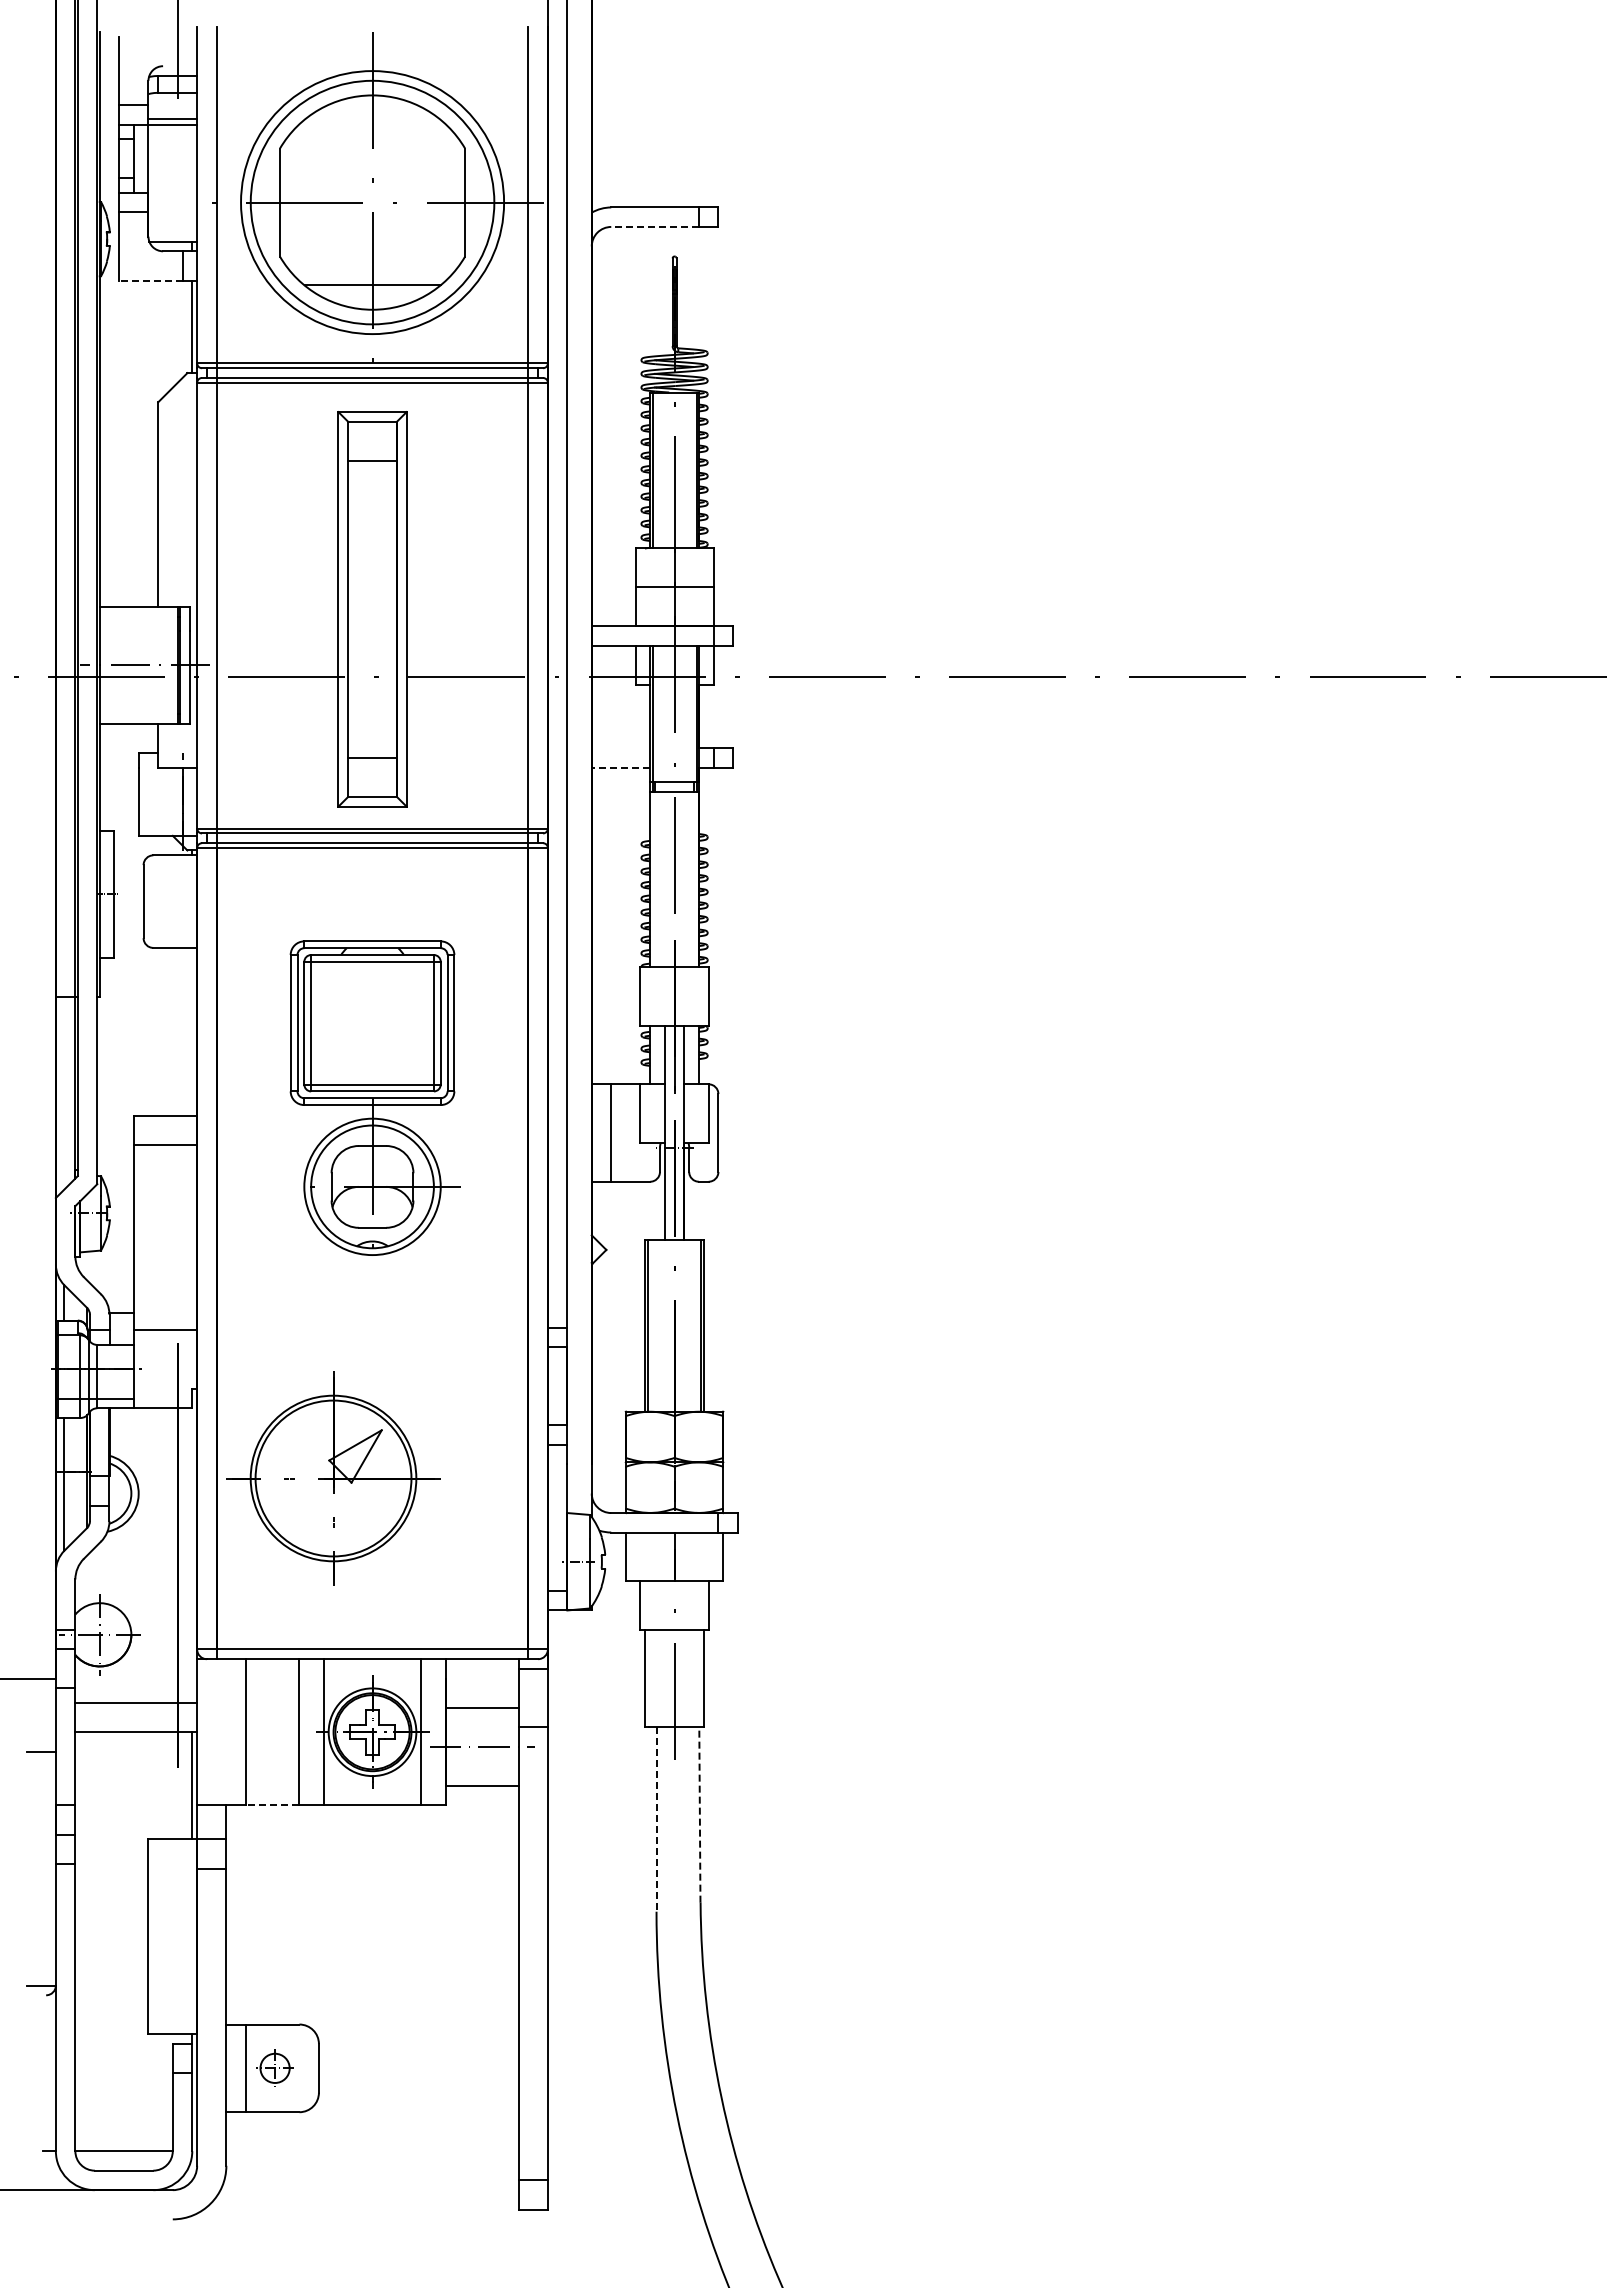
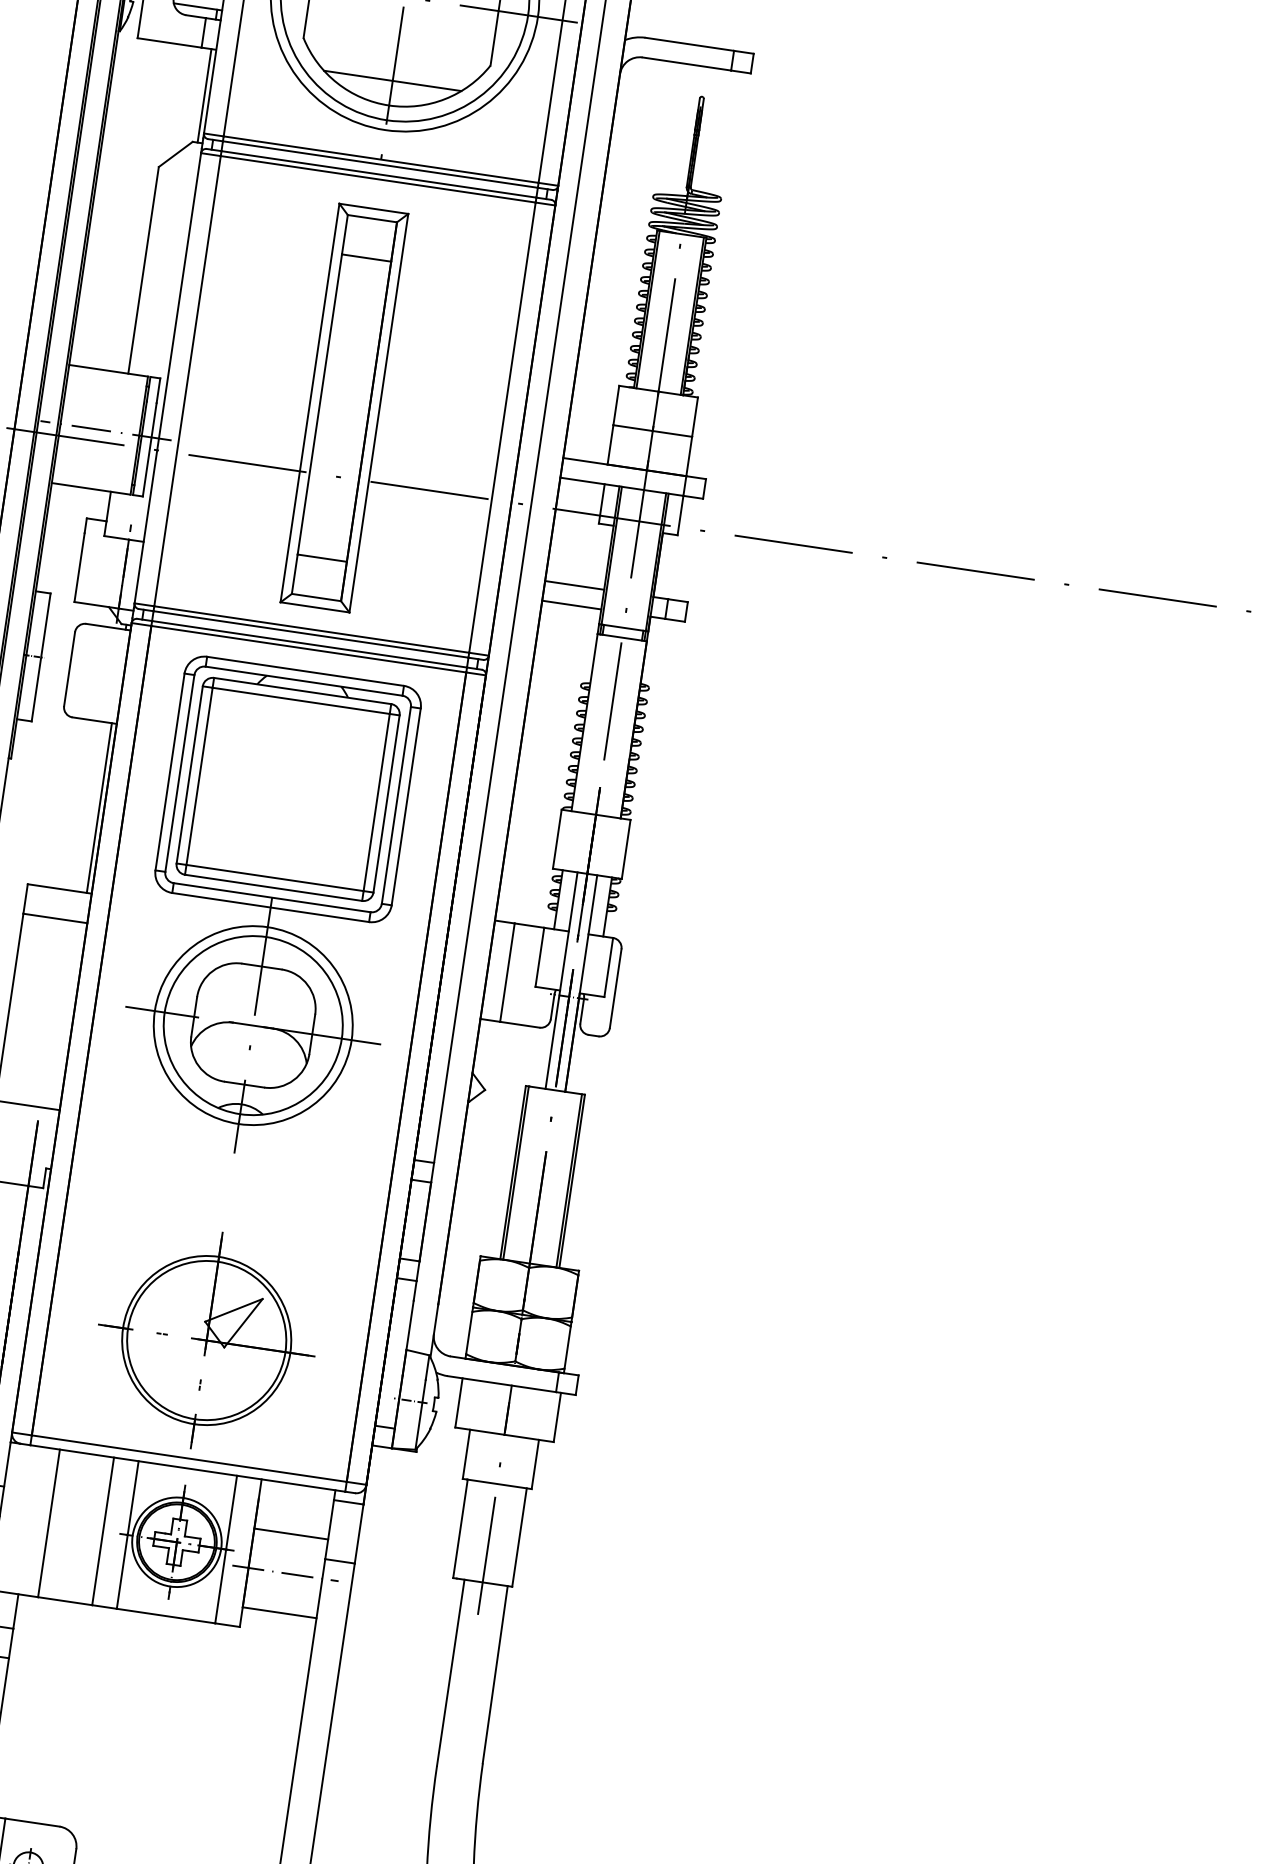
line: (655, 226) -> (687, 63), dashed -> solid
line: (150, 280) -> (169, 42), dashed -> solid
line: (620, 748) -> (574, 585), added
line: (620, 767) -> (571, 604), dashed -> solid
line: (192, 1031) -> (99, 807), added
part: (372, 1107) -> (270, 911), size x1.43
part: (333, 1478) -> (206, 1340), moved
line: (272, 1805) -> (64, 1601), dashed -> solid
line: (699, 1815) -> (494, 1675), dashed -> solid
line: (656, 1820) -> (450, 1673), dashed -> solid

